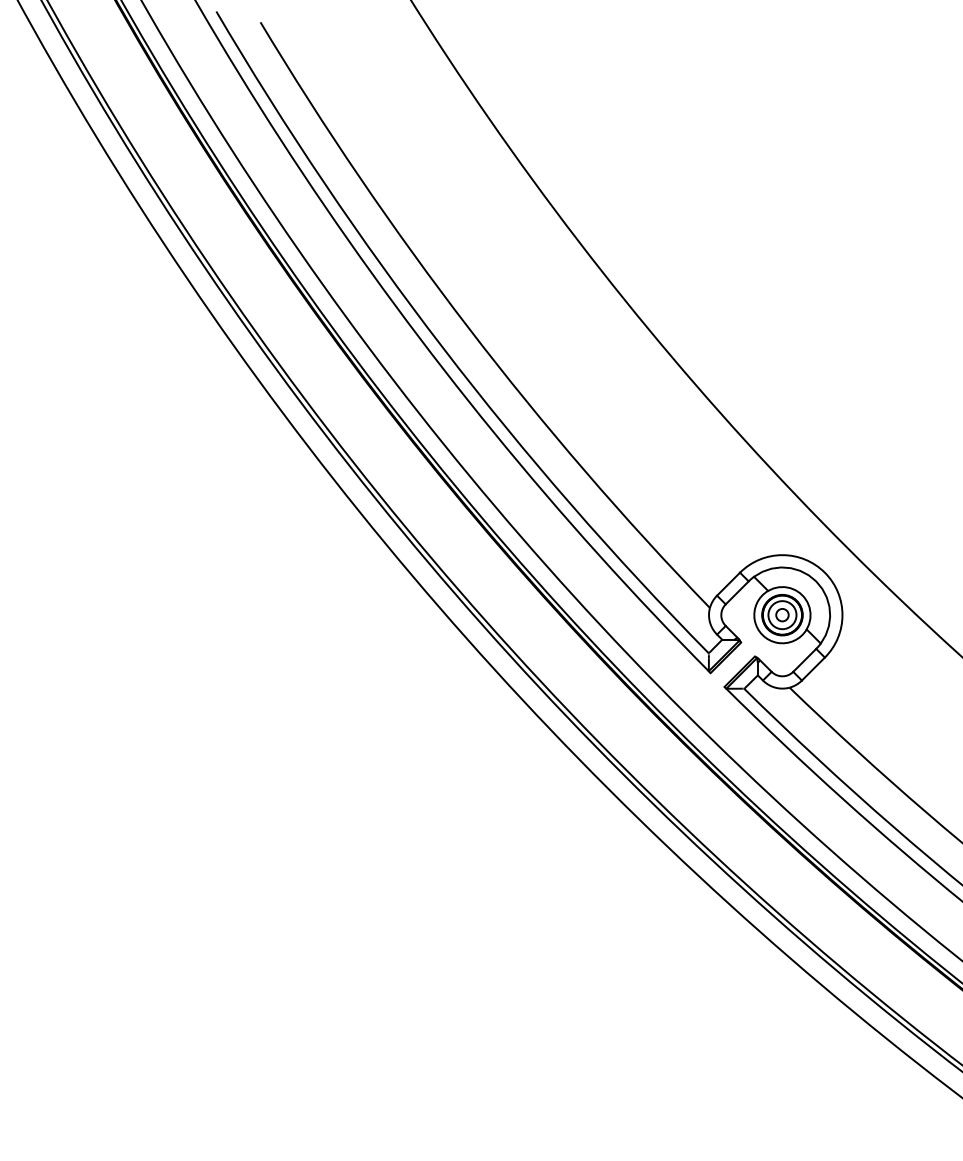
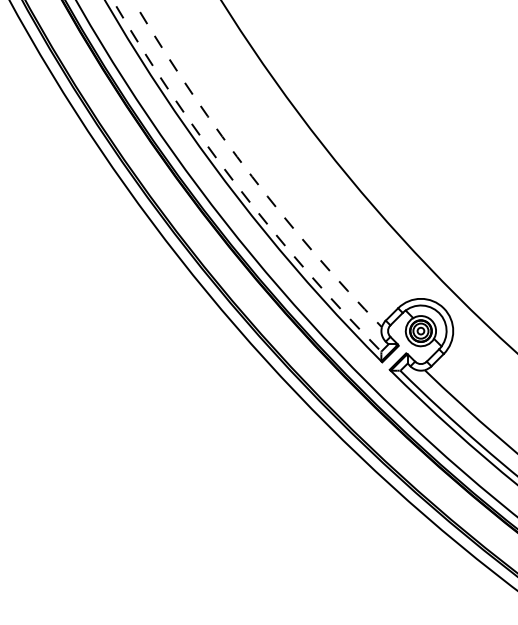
arc: (469, 327) -> (252, 176), solid -> dashed
arc: (443, 348) -> (238, 187), solid -> dashed

